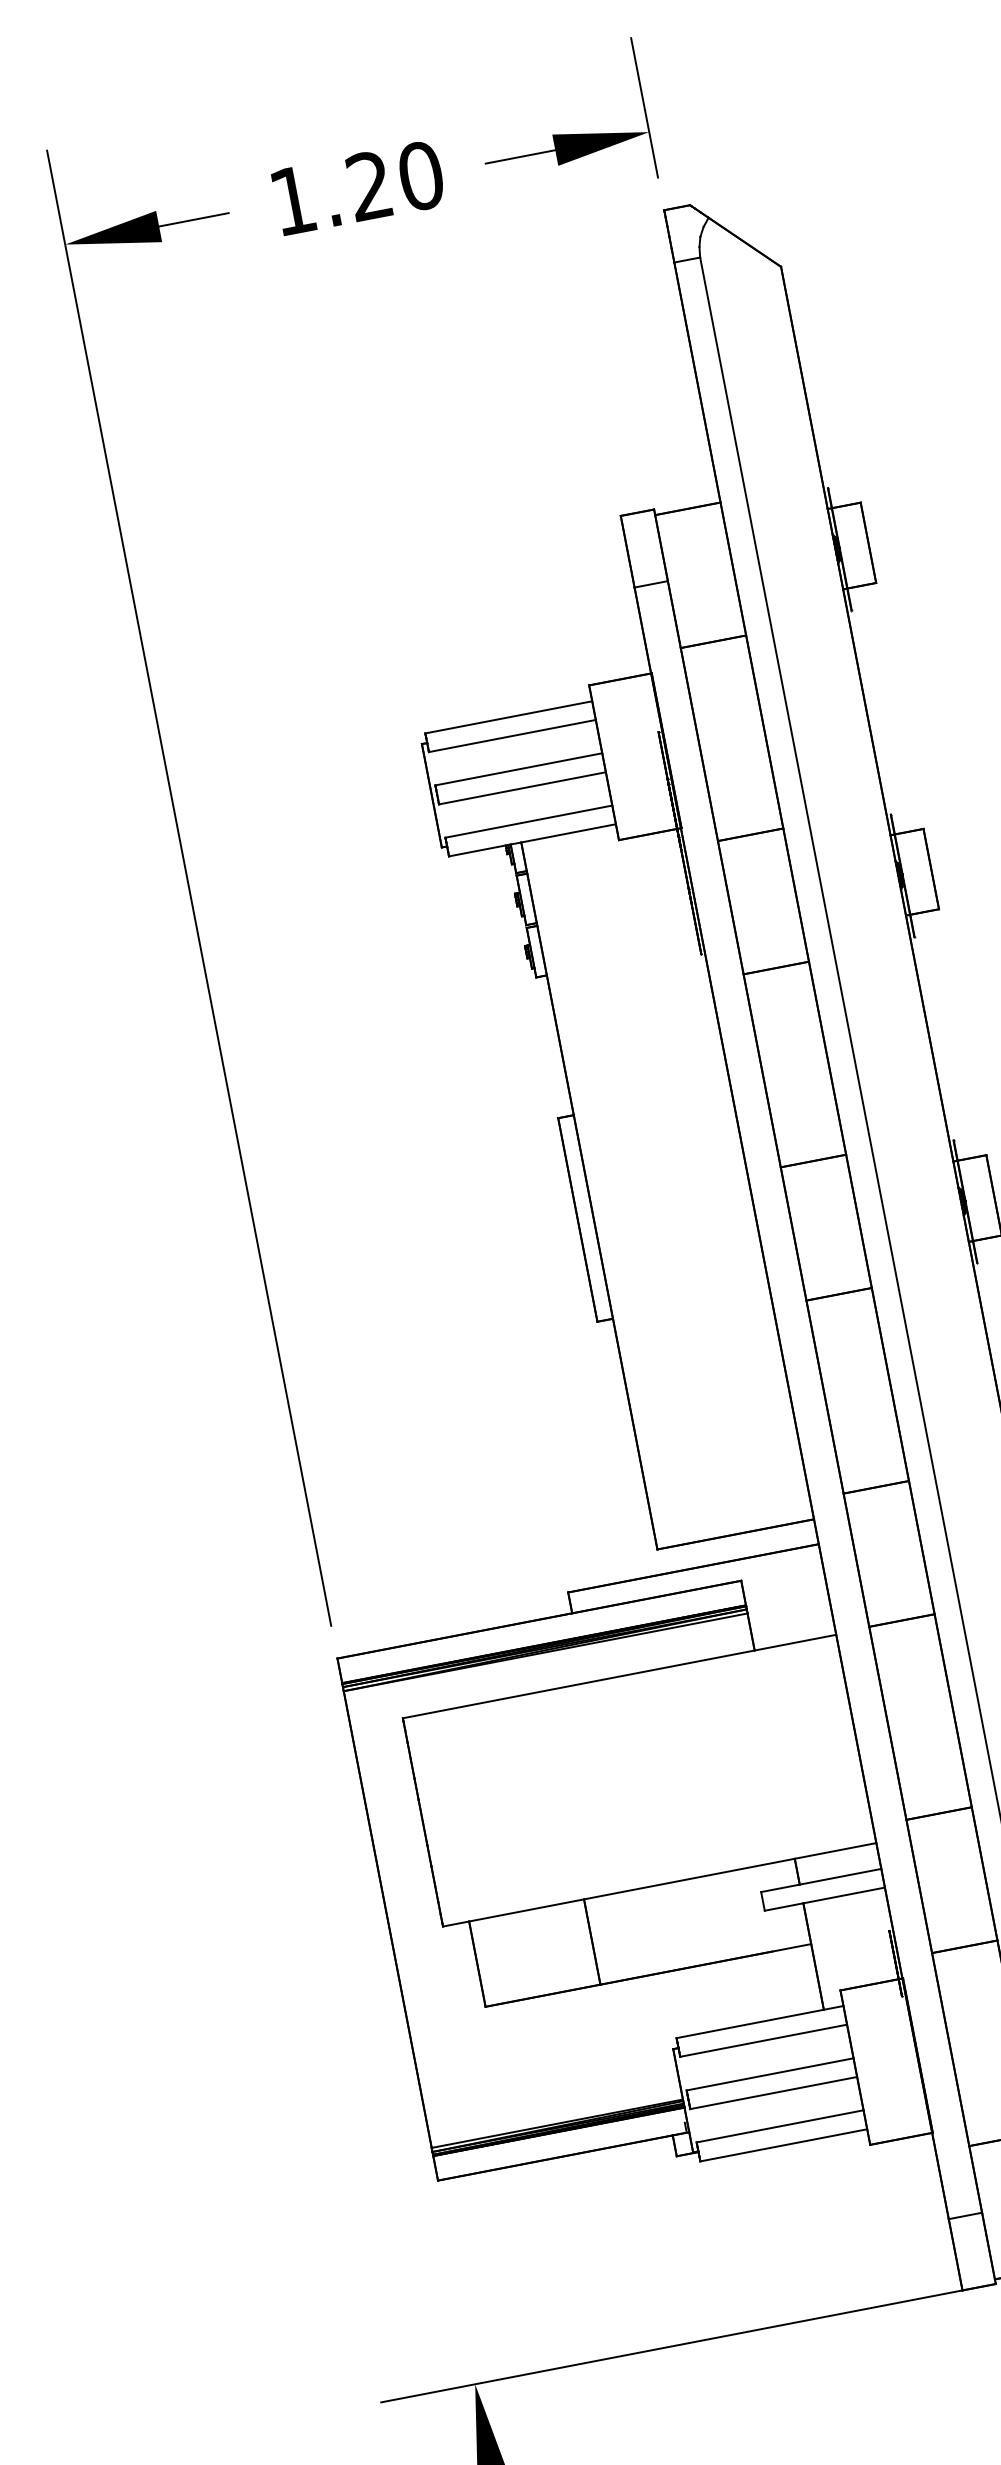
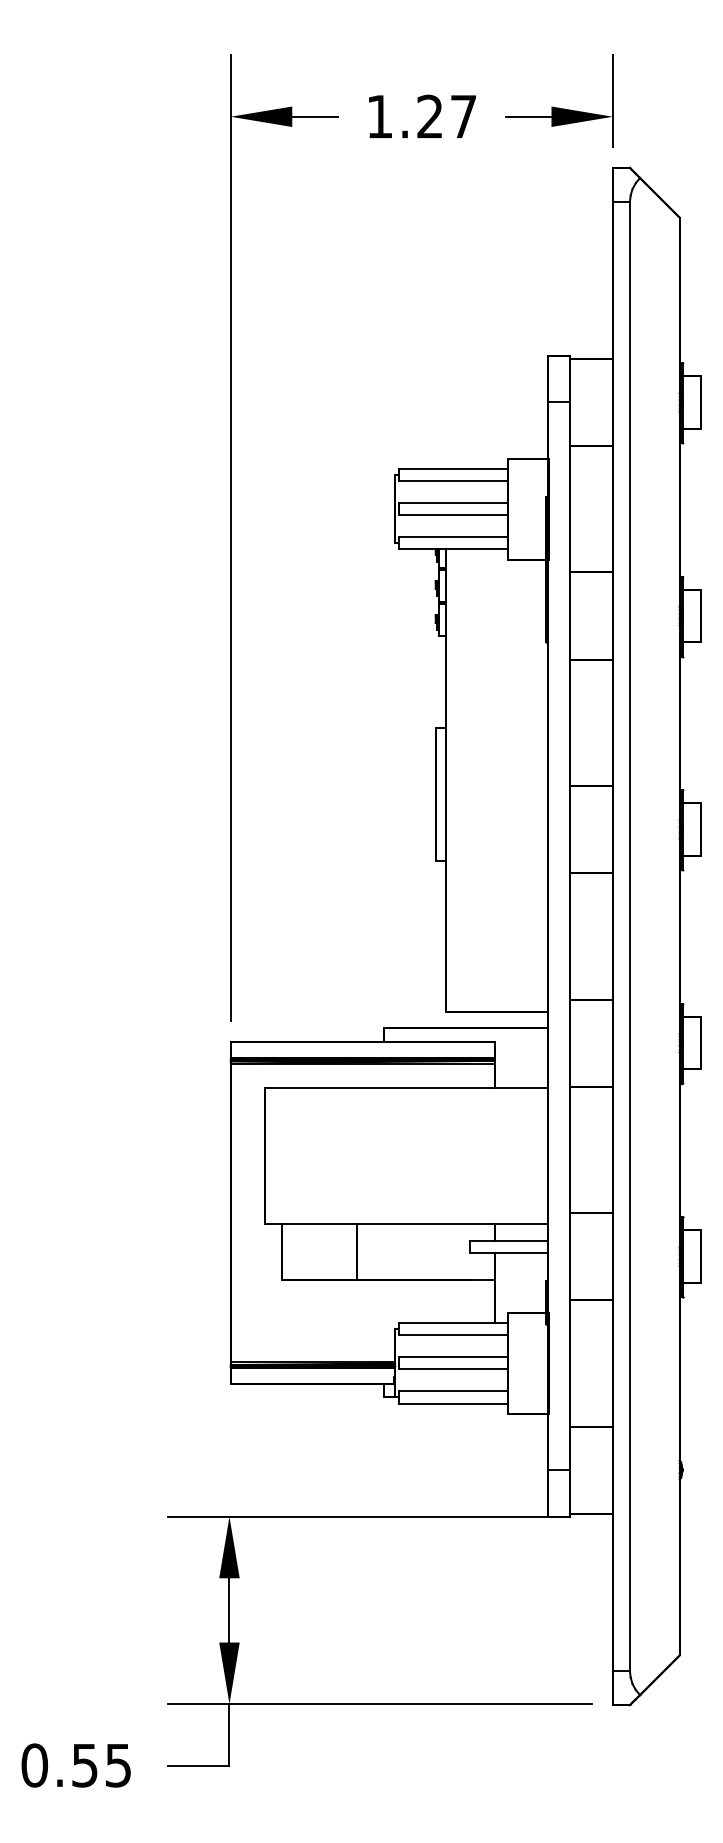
text: (420, 175) -> (463, 116), 1.20 -> 1.27

